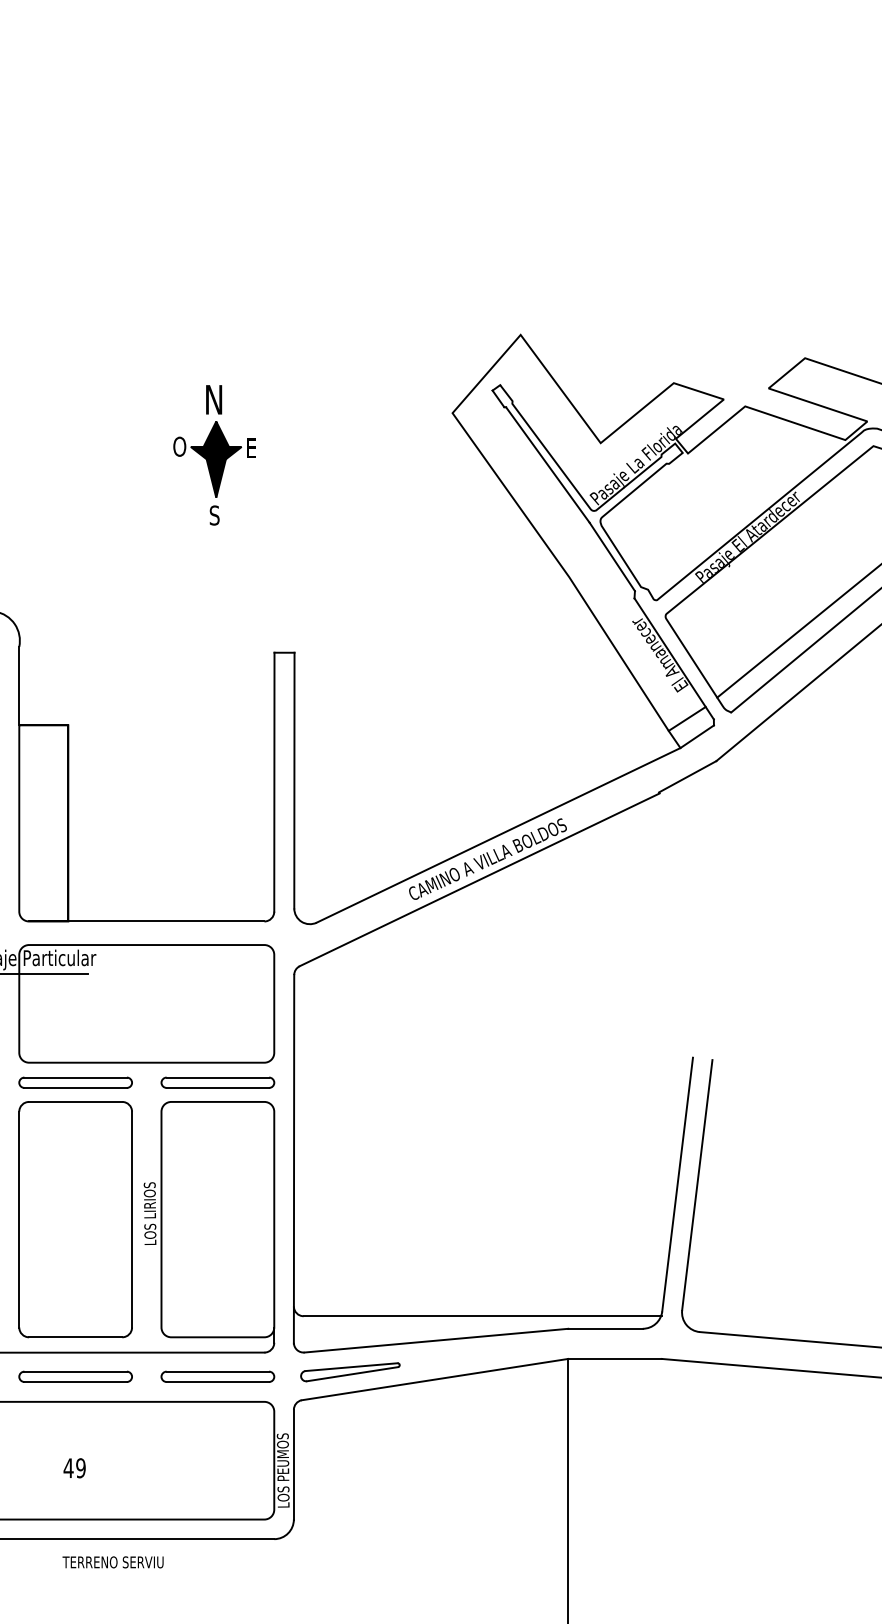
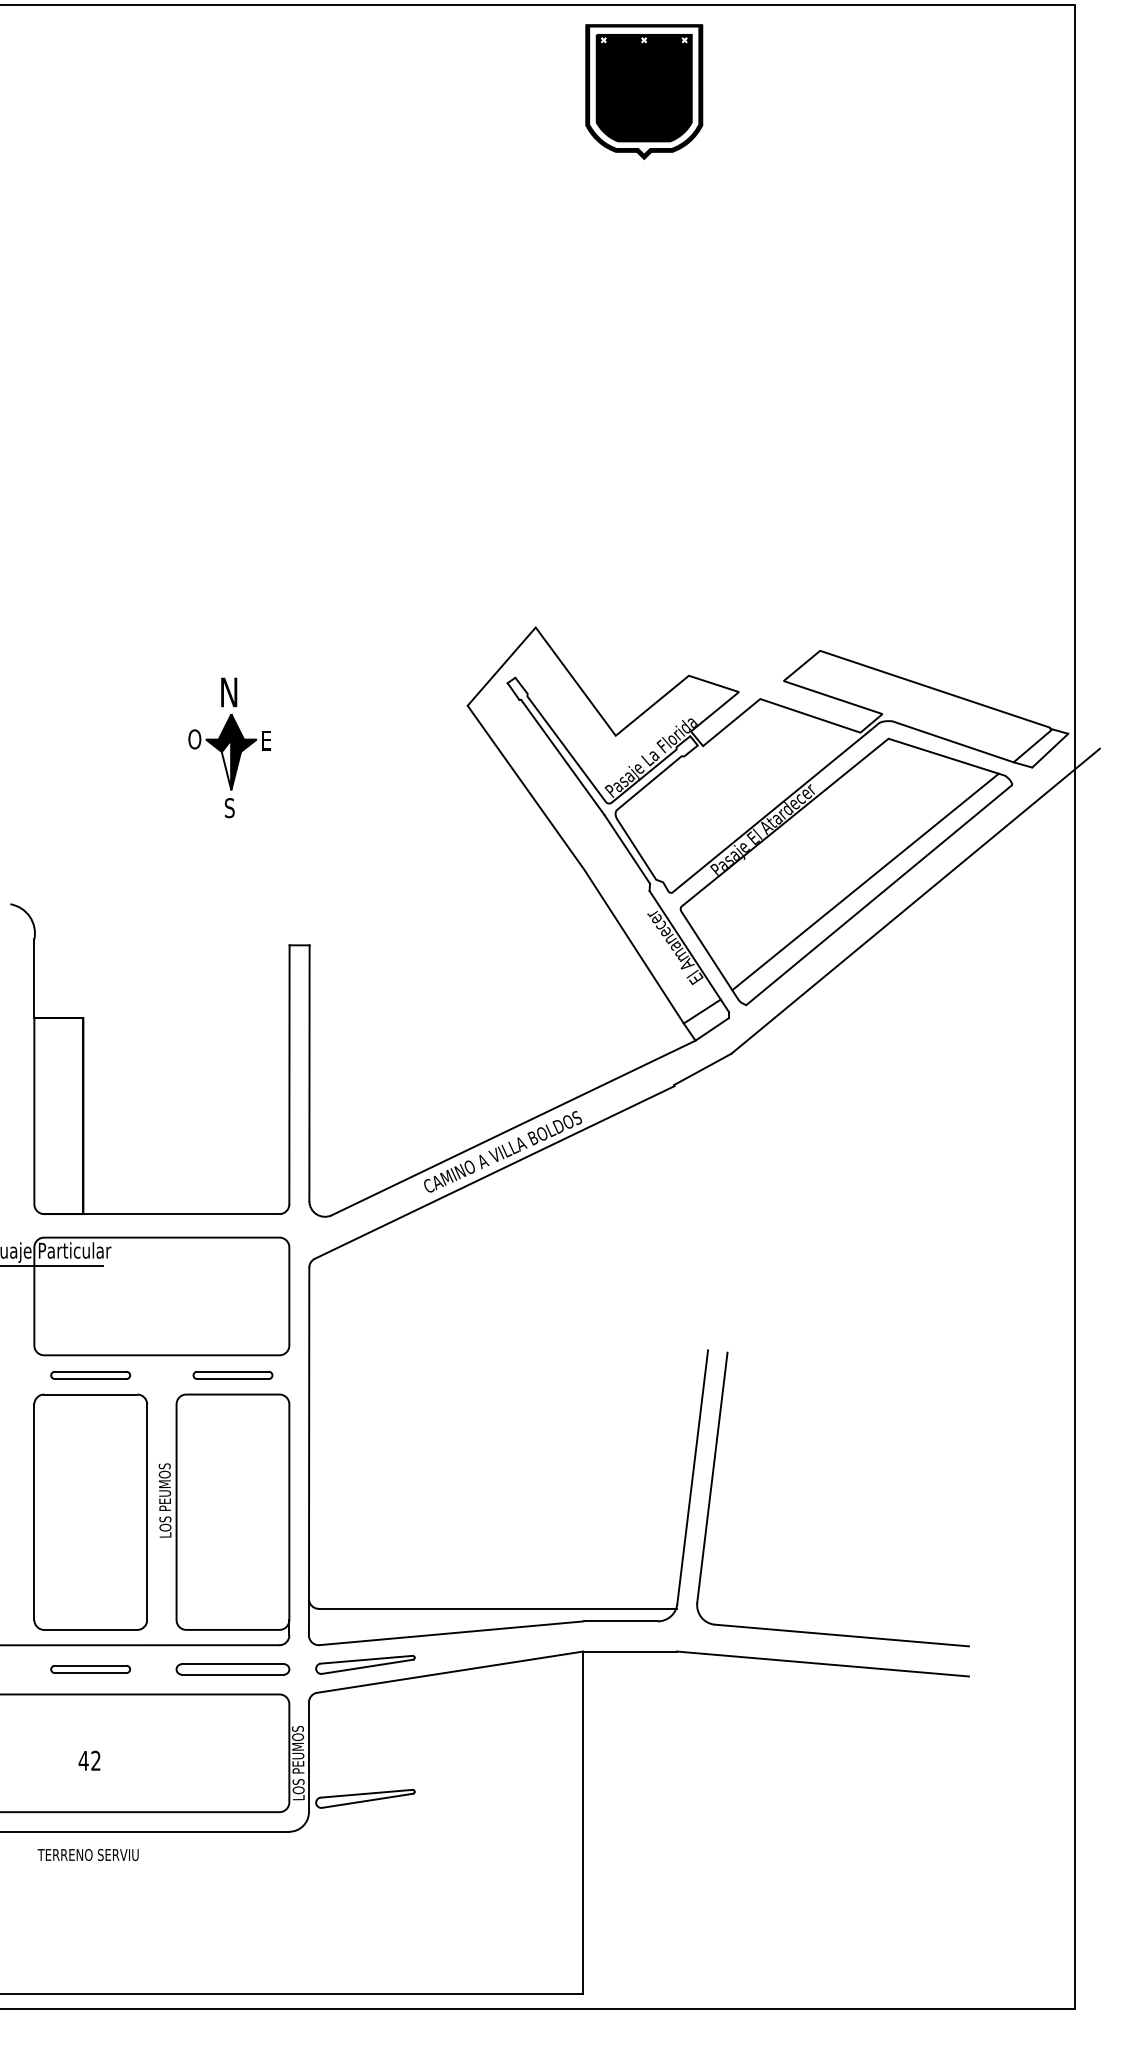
fill: (211, 471) -> (226, 764), removed
part: (75, 1082) -> (90, 1375), size x0.7
part: (217, 1082) -> (232, 1375), size x0.7
text: (149, 1193) -> (164, 1486), LOS LIRIOS -> LOS PEUMOS
part: (75, 1376) -> (90, 1669), size x0.7
text: (80, 1467) -> (95, 1760), 49 -> 42
part: (350, 1505) -> (365, 1798), added
text: (112, 1561) -> (87, 1854), moved

